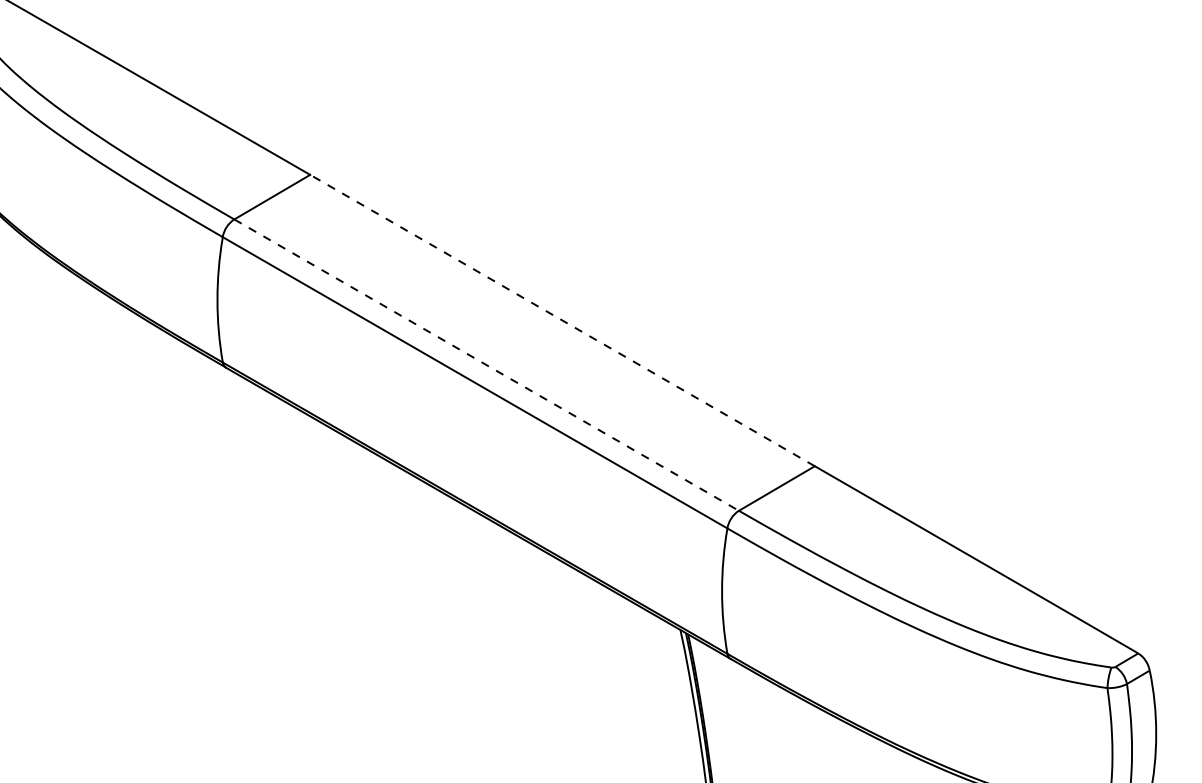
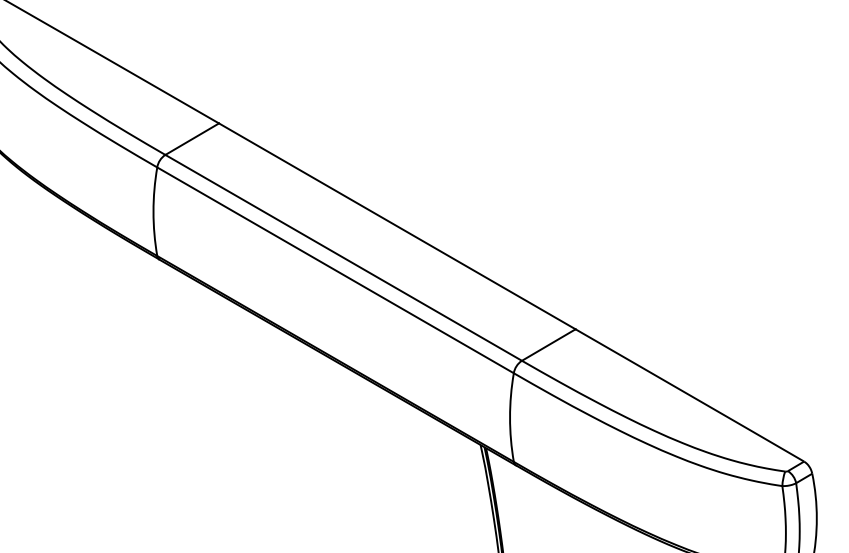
line: (562, 320) -> (397, 226), dashed -> solid
line: (487, 365) -> (344, 258), dashed -> solid

